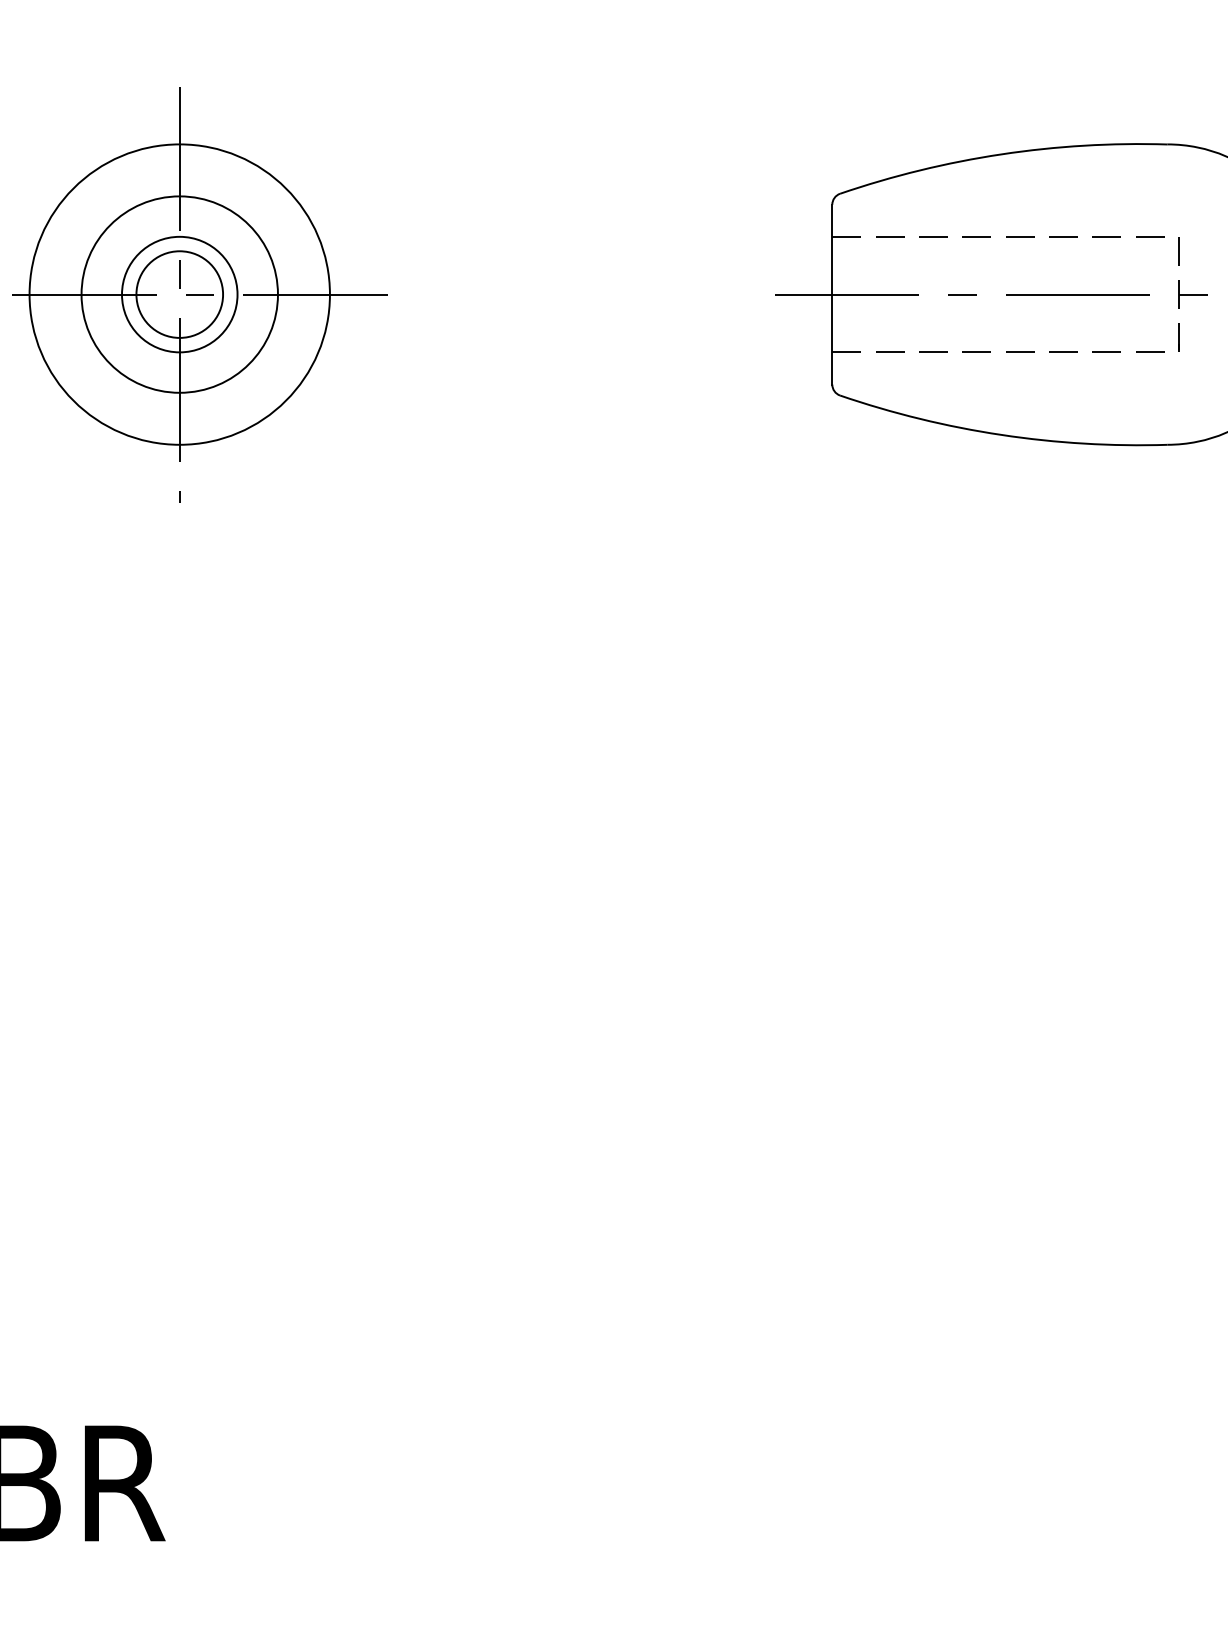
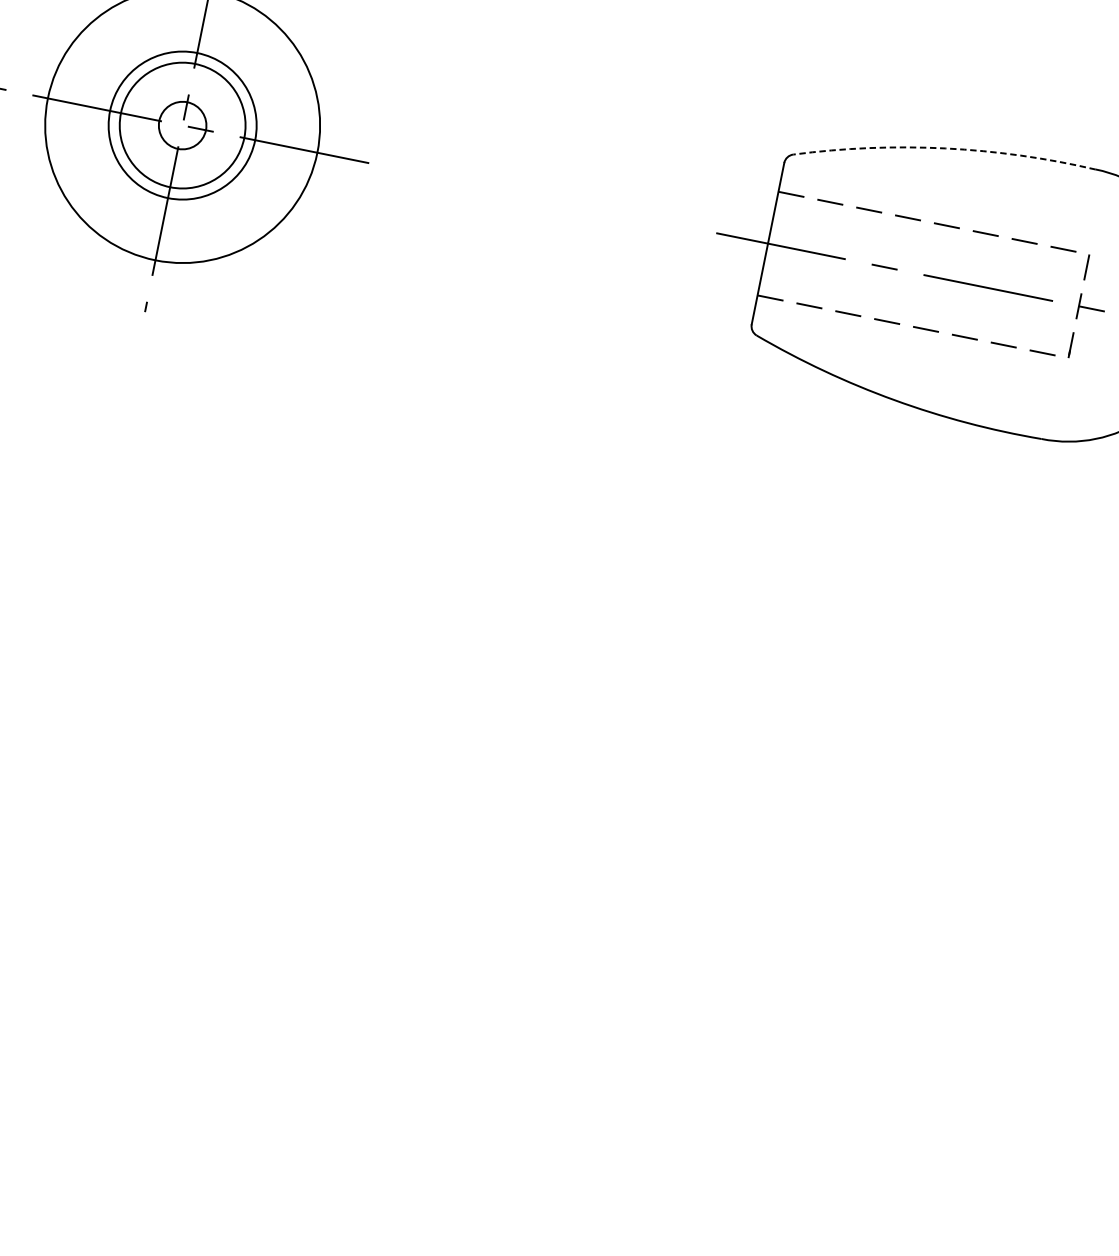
arc: (1001, 154) -> (945, 148), solid -> dashed
circle: (179, 294) -> (182, 125), size x0.6
circle: (179, 294) -> (182, 125), size x0.7
circle: (179, 294) -> (182, 125), size x1.4

